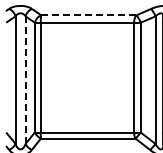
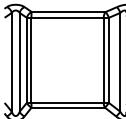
line: (88, 15) -> (68, 12), dashed -> solid
line: (25, 80) -> (19, 62), dashed -> solid

